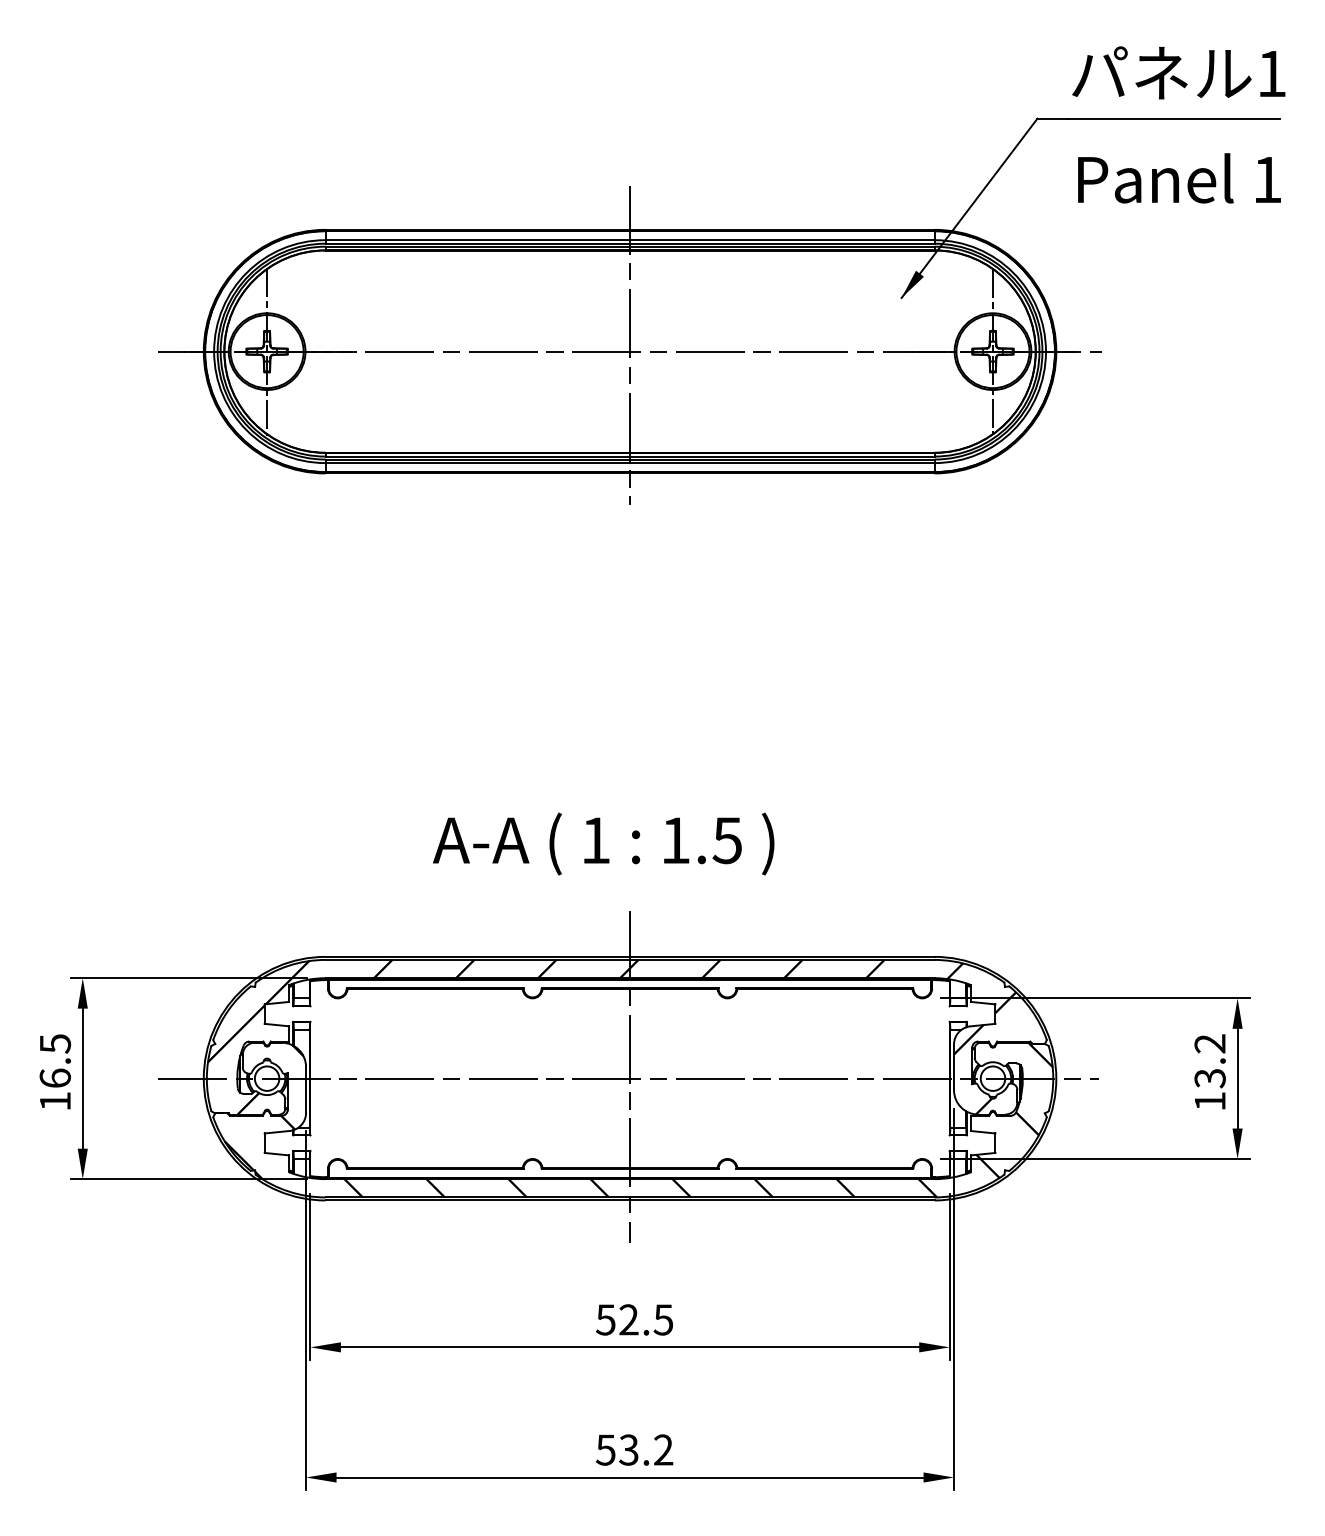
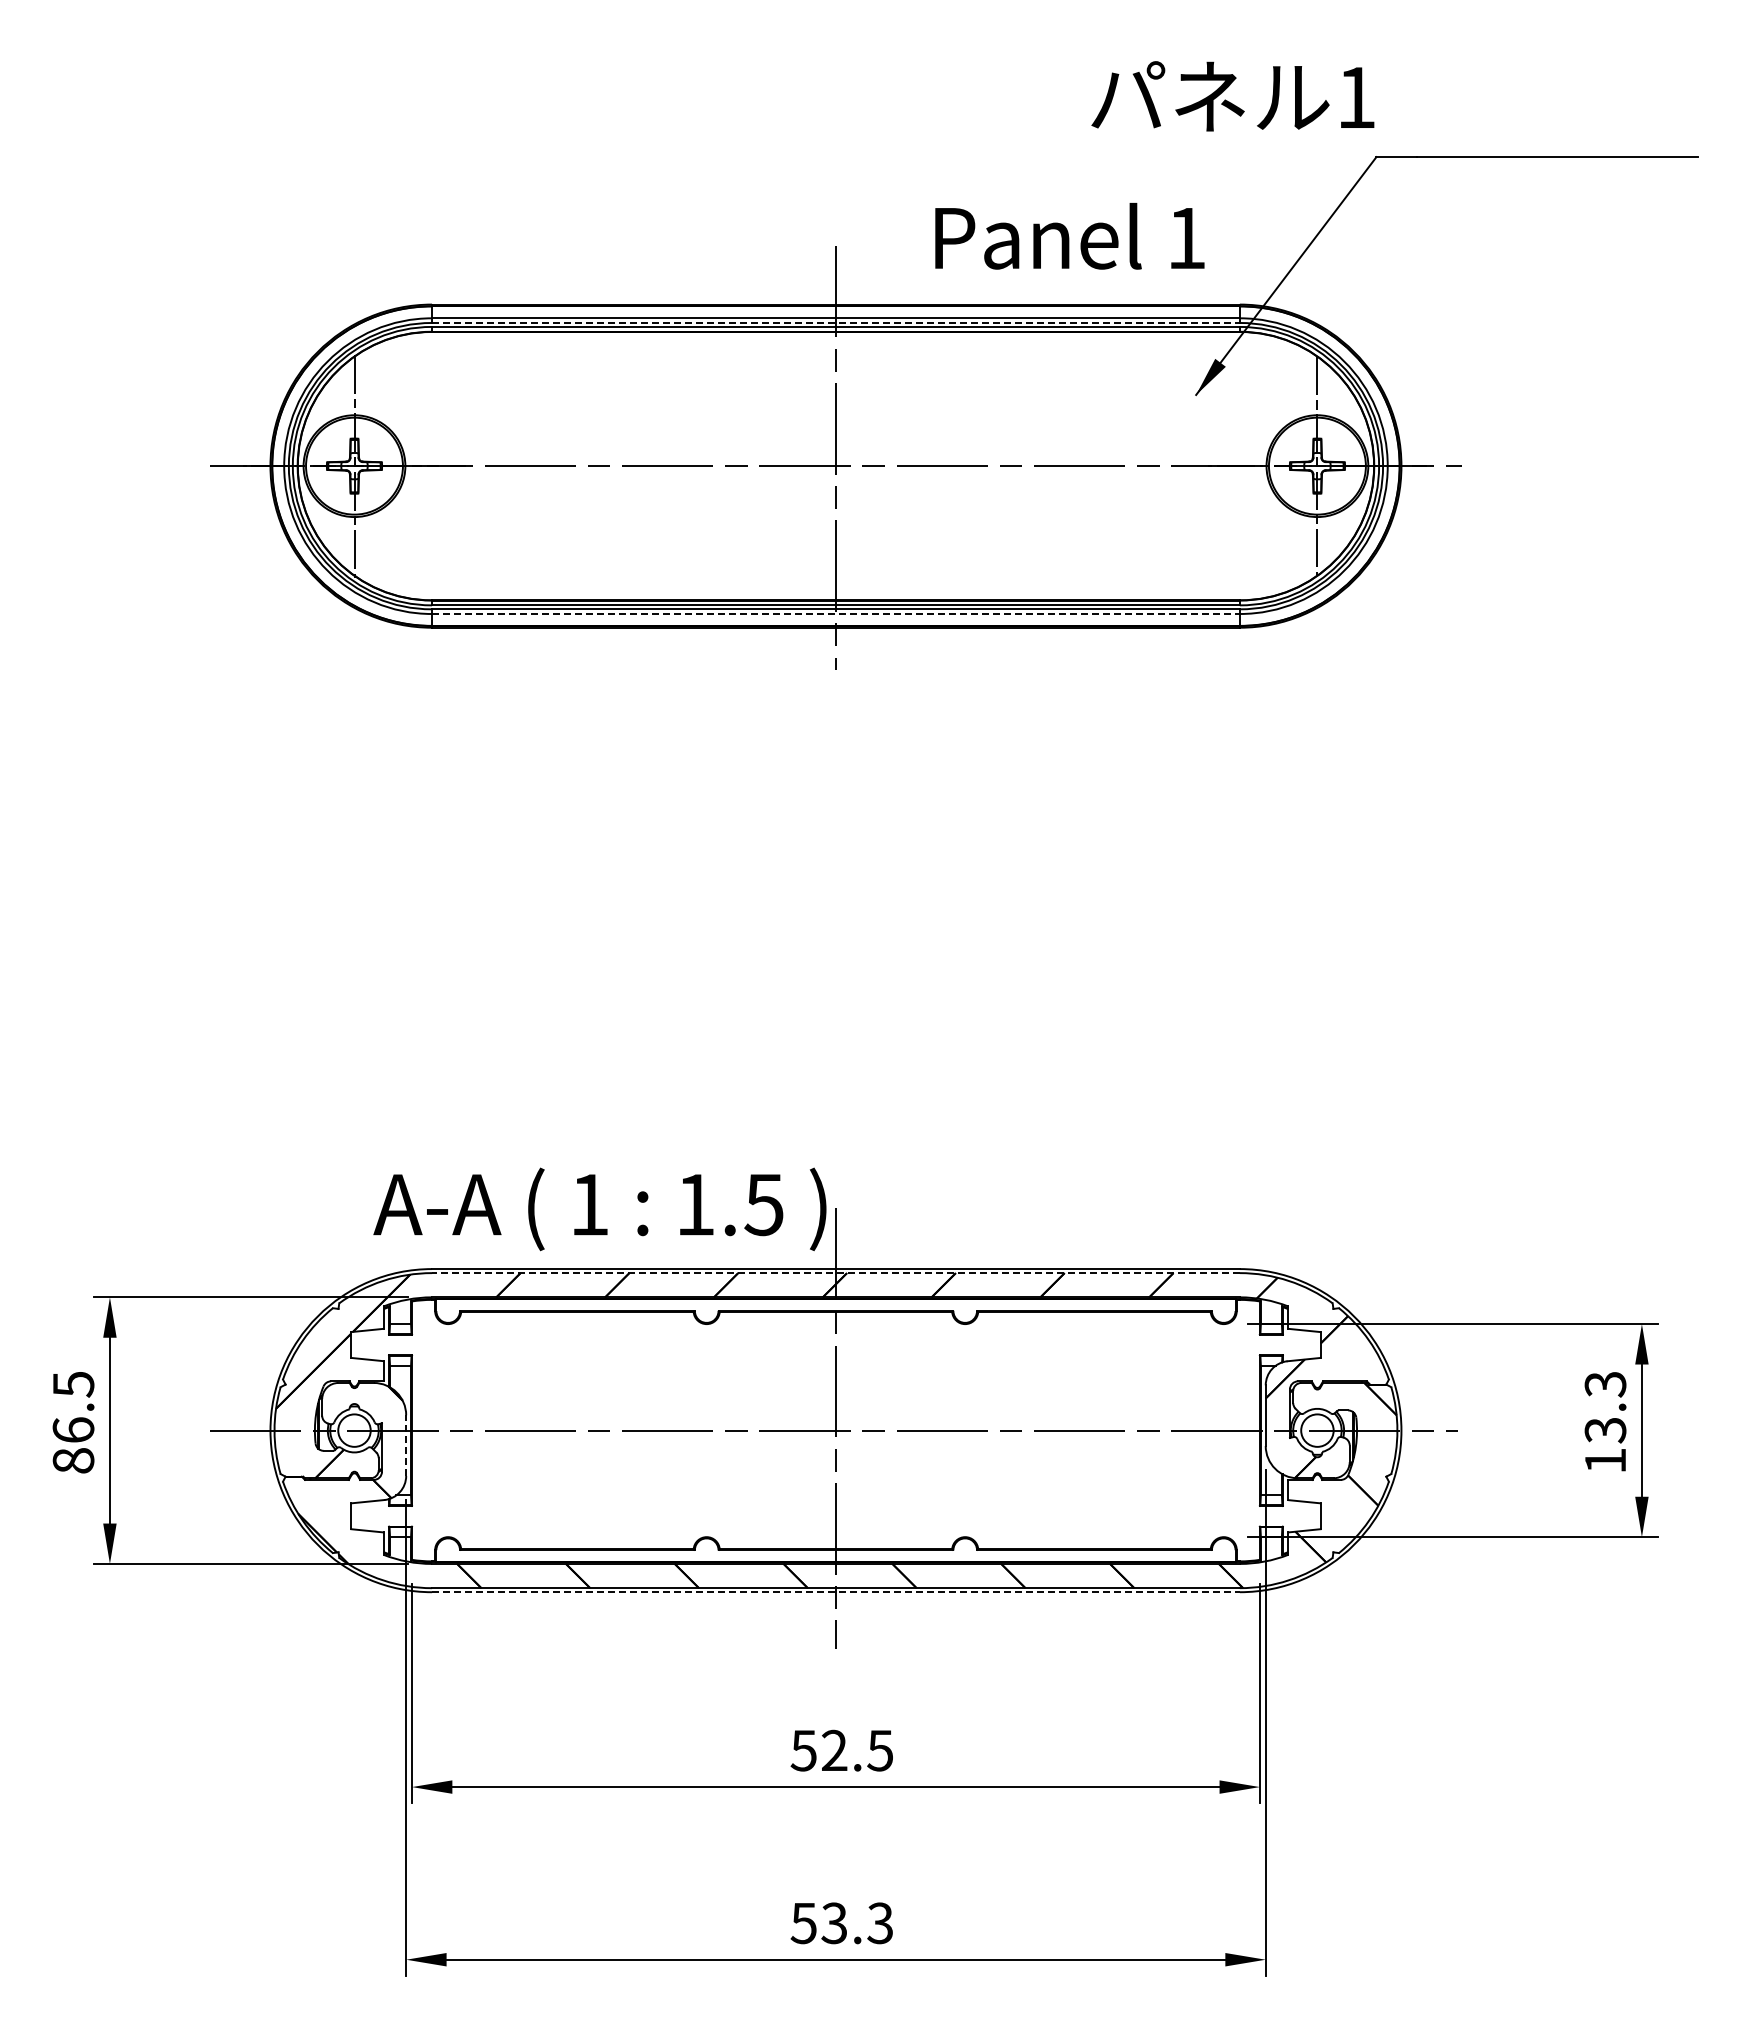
text: (1178, 72) -> (1232, 96), moved
text: (1179, 178) -> (1069, 236), moved
line: (629, 243) -> (835, 322), solid -> dashed
line: (629, 463) -> (835, 614), solid -> dashed
text: (603, 844) -> (599, 1209), moved
line: (629, 960) -> (835, 1273), solid -> dashed
text: (1210, 1043) -> (1605, 1384), 13.2 -> 13.3
line: (306, 1089) -> (406, 1445), solid -> dashed
text: (55, 1101) -> (73, 1460), 16.5 -> 86.5
line: (629, 1200) -> (835, 1592), solid -> dashed
text: (663, 1450) -> (880, 1923), 53.2 -> 53.3

